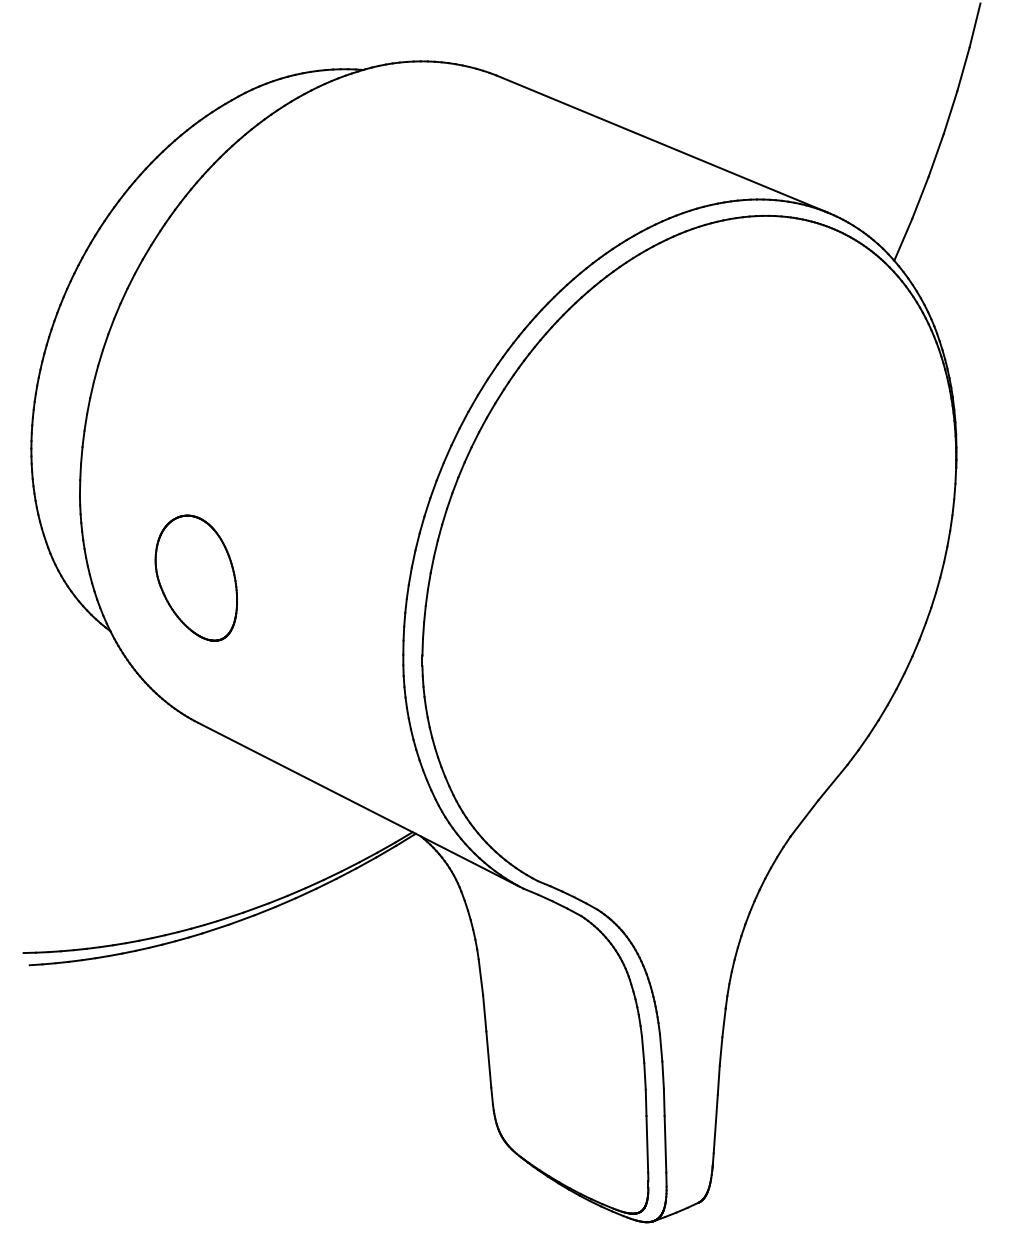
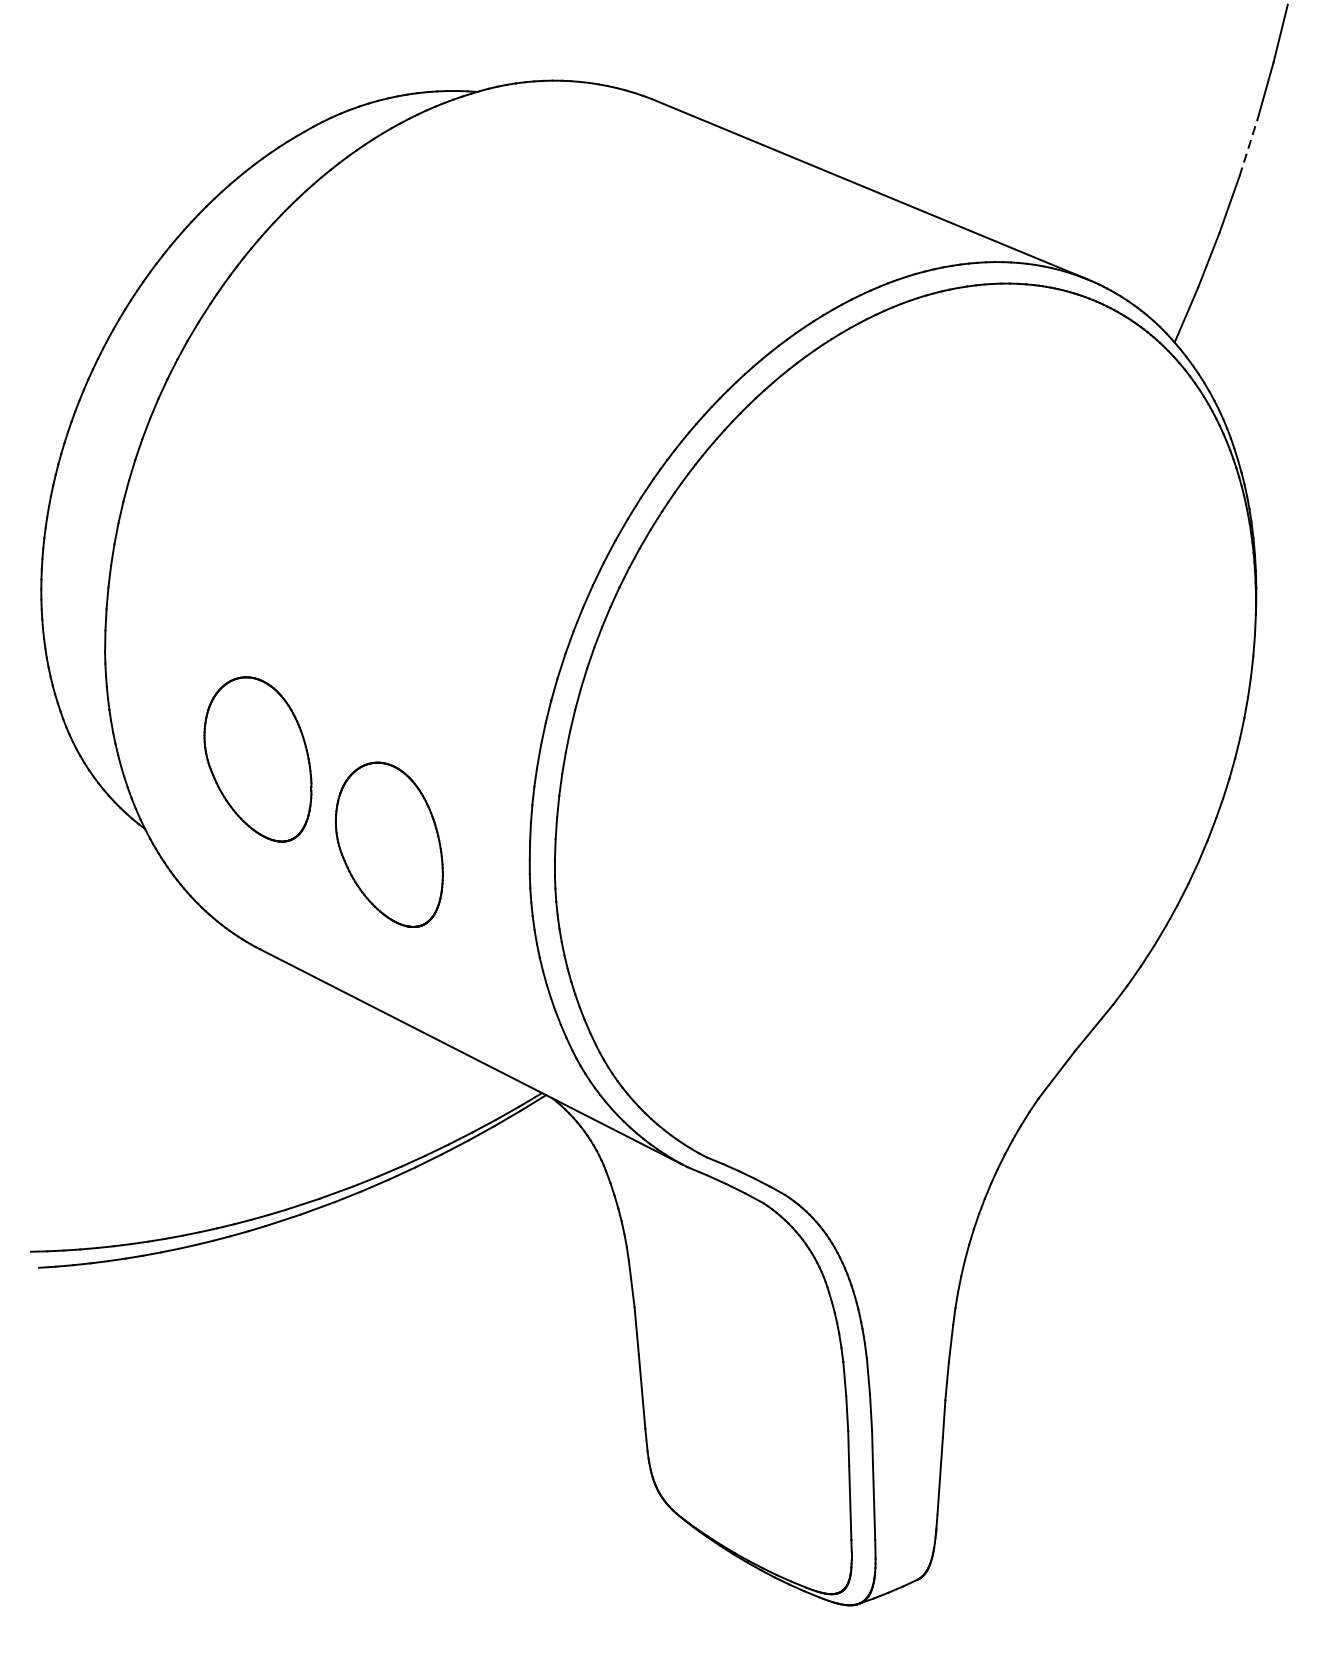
line: (950, 112) -> (1248, 147), solid -> dashed
part: (295, 642) -> (388, 843), added

